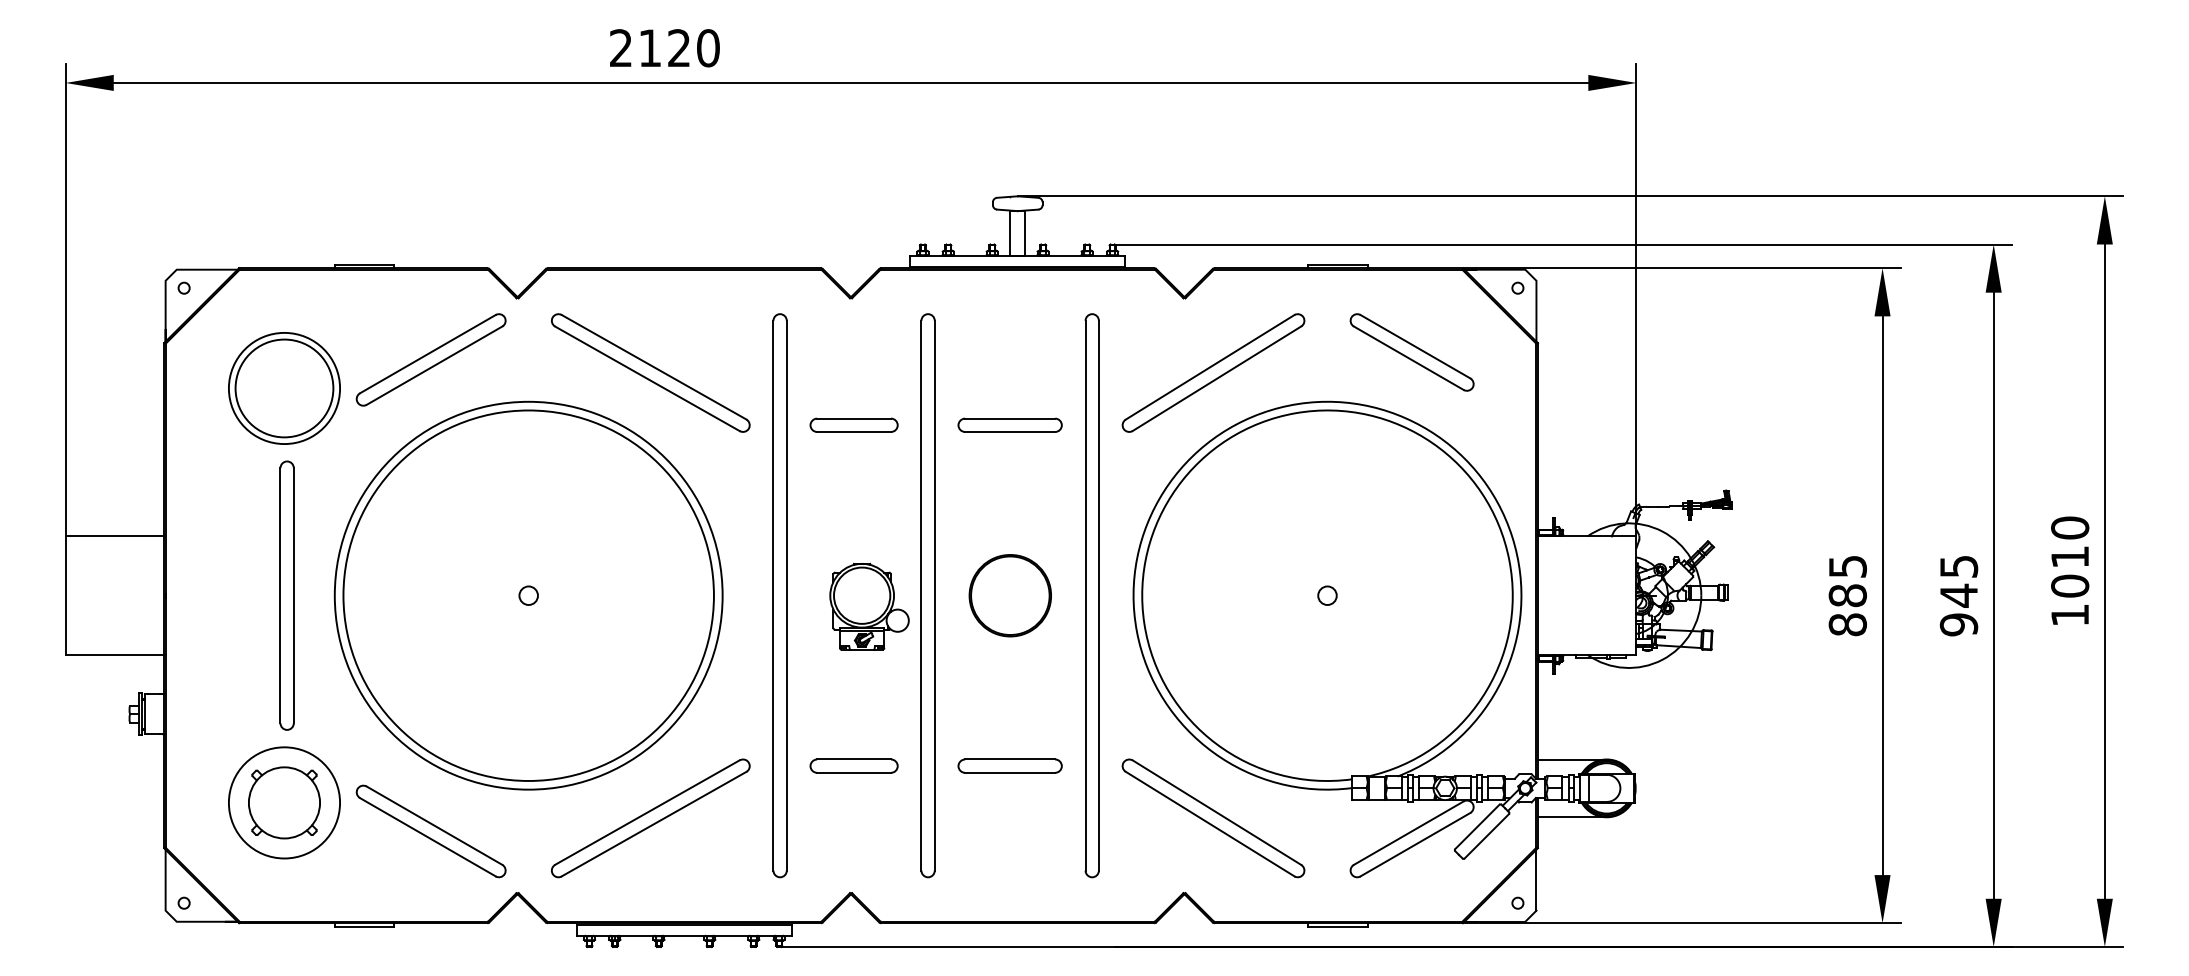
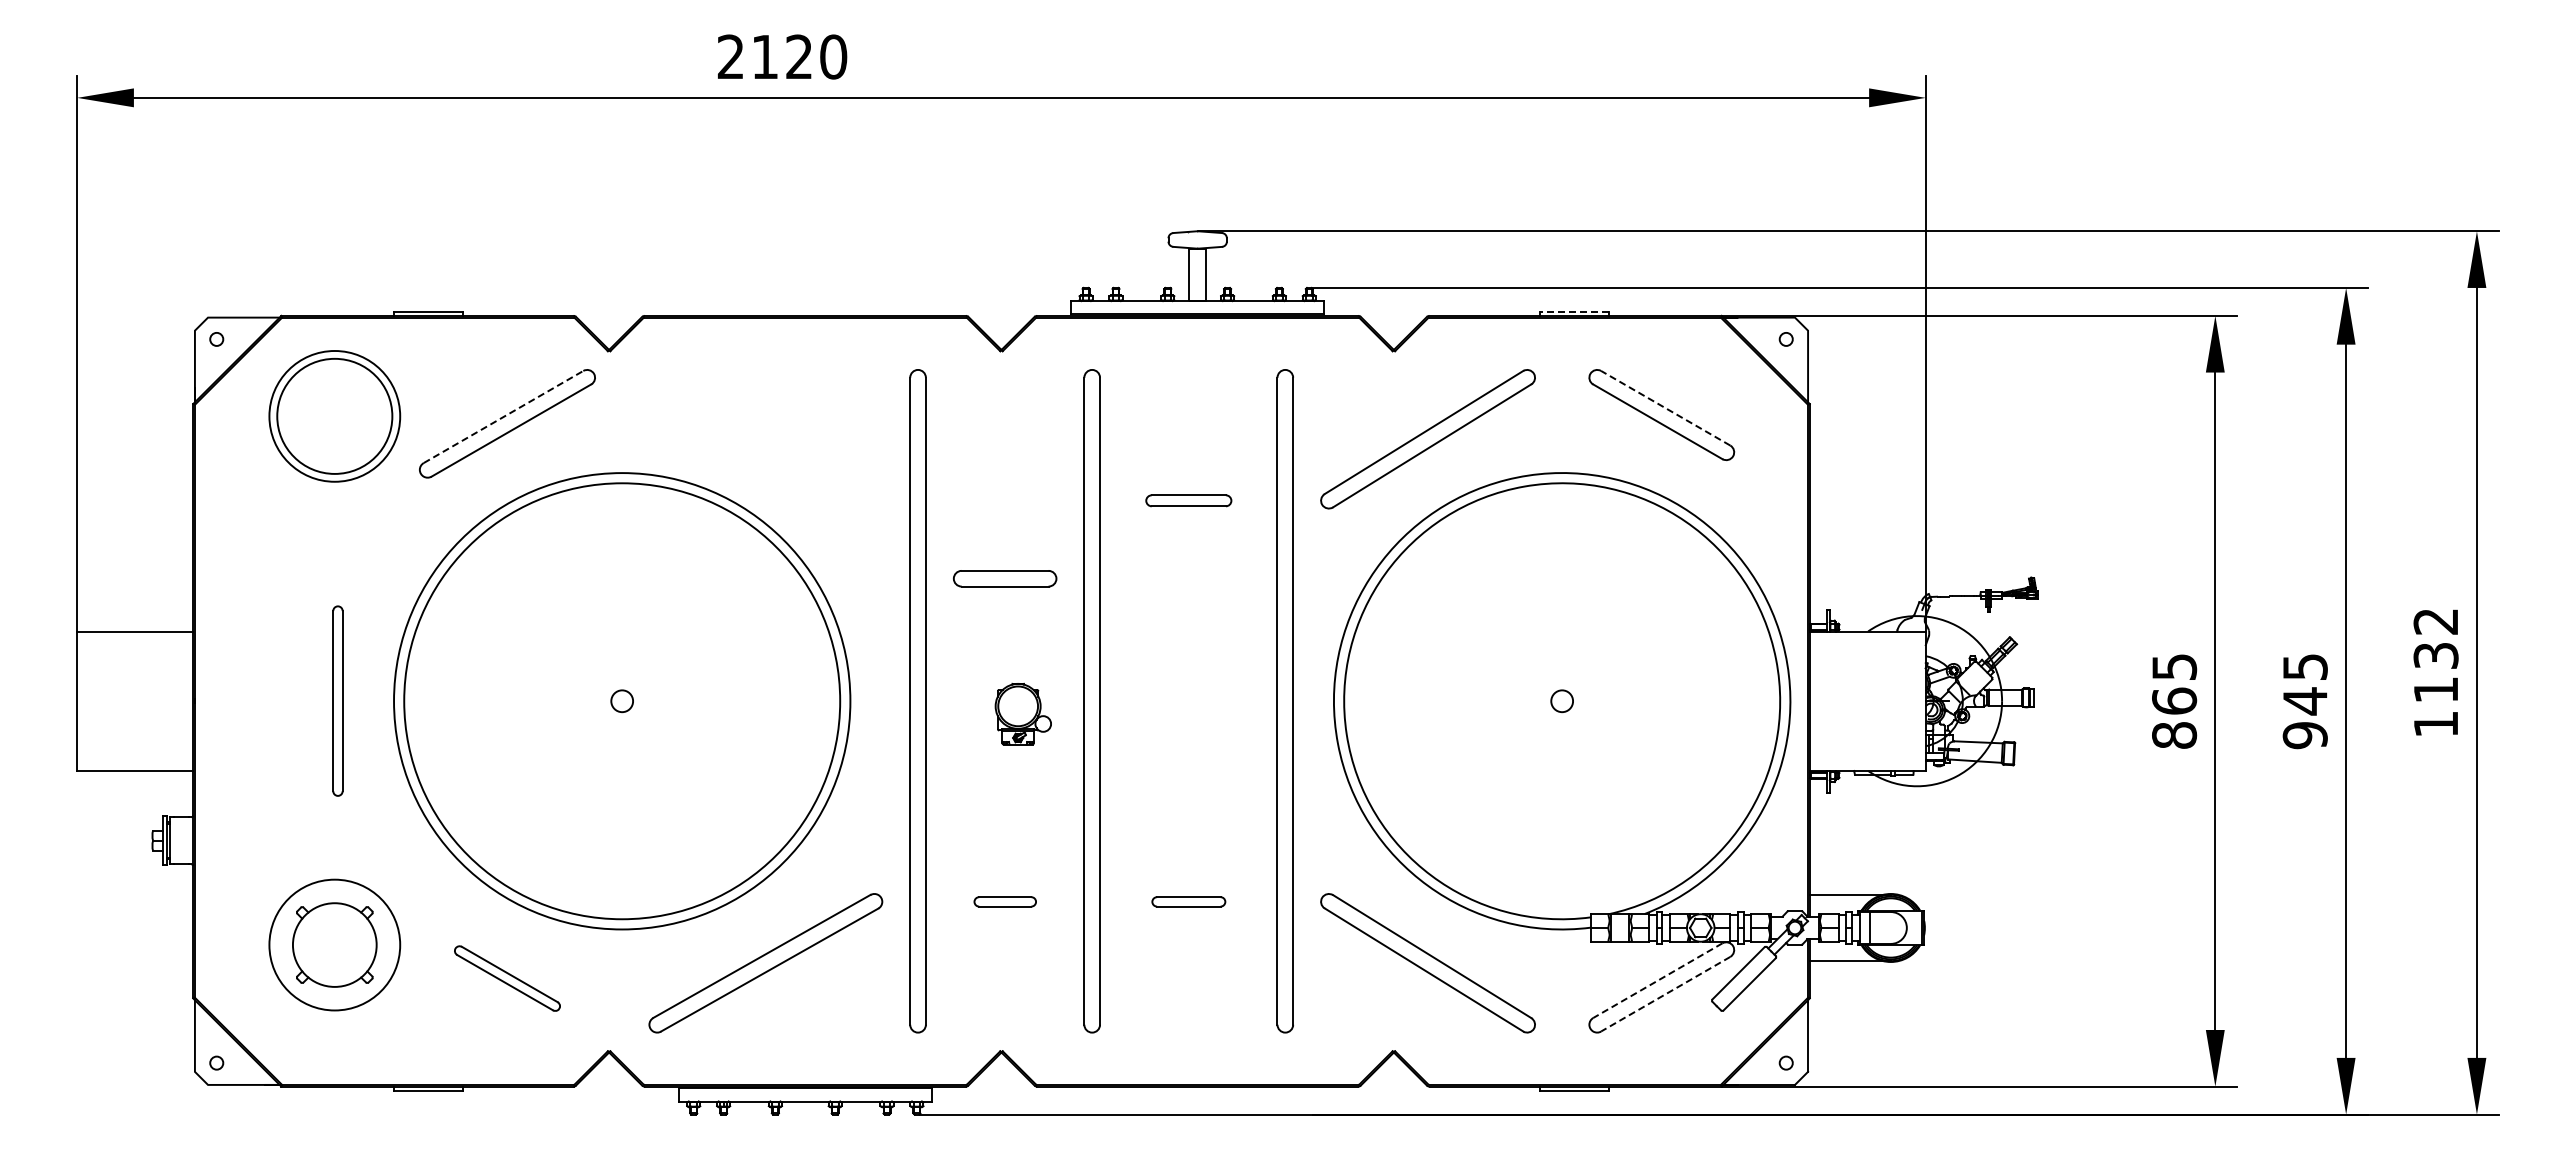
line: (1337, 264) -> (1574, 311), solid -> dashed
line: (1415, 346) -> (1665, 408), solid -> dashed
line: (427, 353) -> (503, 416), solid -> dashed
part: (650, 373) -> (765, 439), removed
part: (284, 388) -> (334, 416), moved
part: (854, 425) -> (1005, 578), moved
part: (1009, 425) -> (1188, 500), size x0.7
text: (2069, 556) -> (2435, 655), 1010 -> 1132
part: (286, 595) -> (337, 700), size x0.6
part: (1009, 595) -> (1188, 701), removed
text: (1847, 595) -> (2174, 700), 885 -> 865
part: (869, 606) -> (1023, 713), size x0.6
part: (854, 765) -> (1005, 901), size x0.6
part: (1009, 765) -> (1188, 901), size x0.6
part: (431, 831) -> (507, 978), size x0.6
line: (1408, 833) -> (1657, 980), solid -> dashed
line: (1415, 844) -> (1665, 994), solid -> dashed

